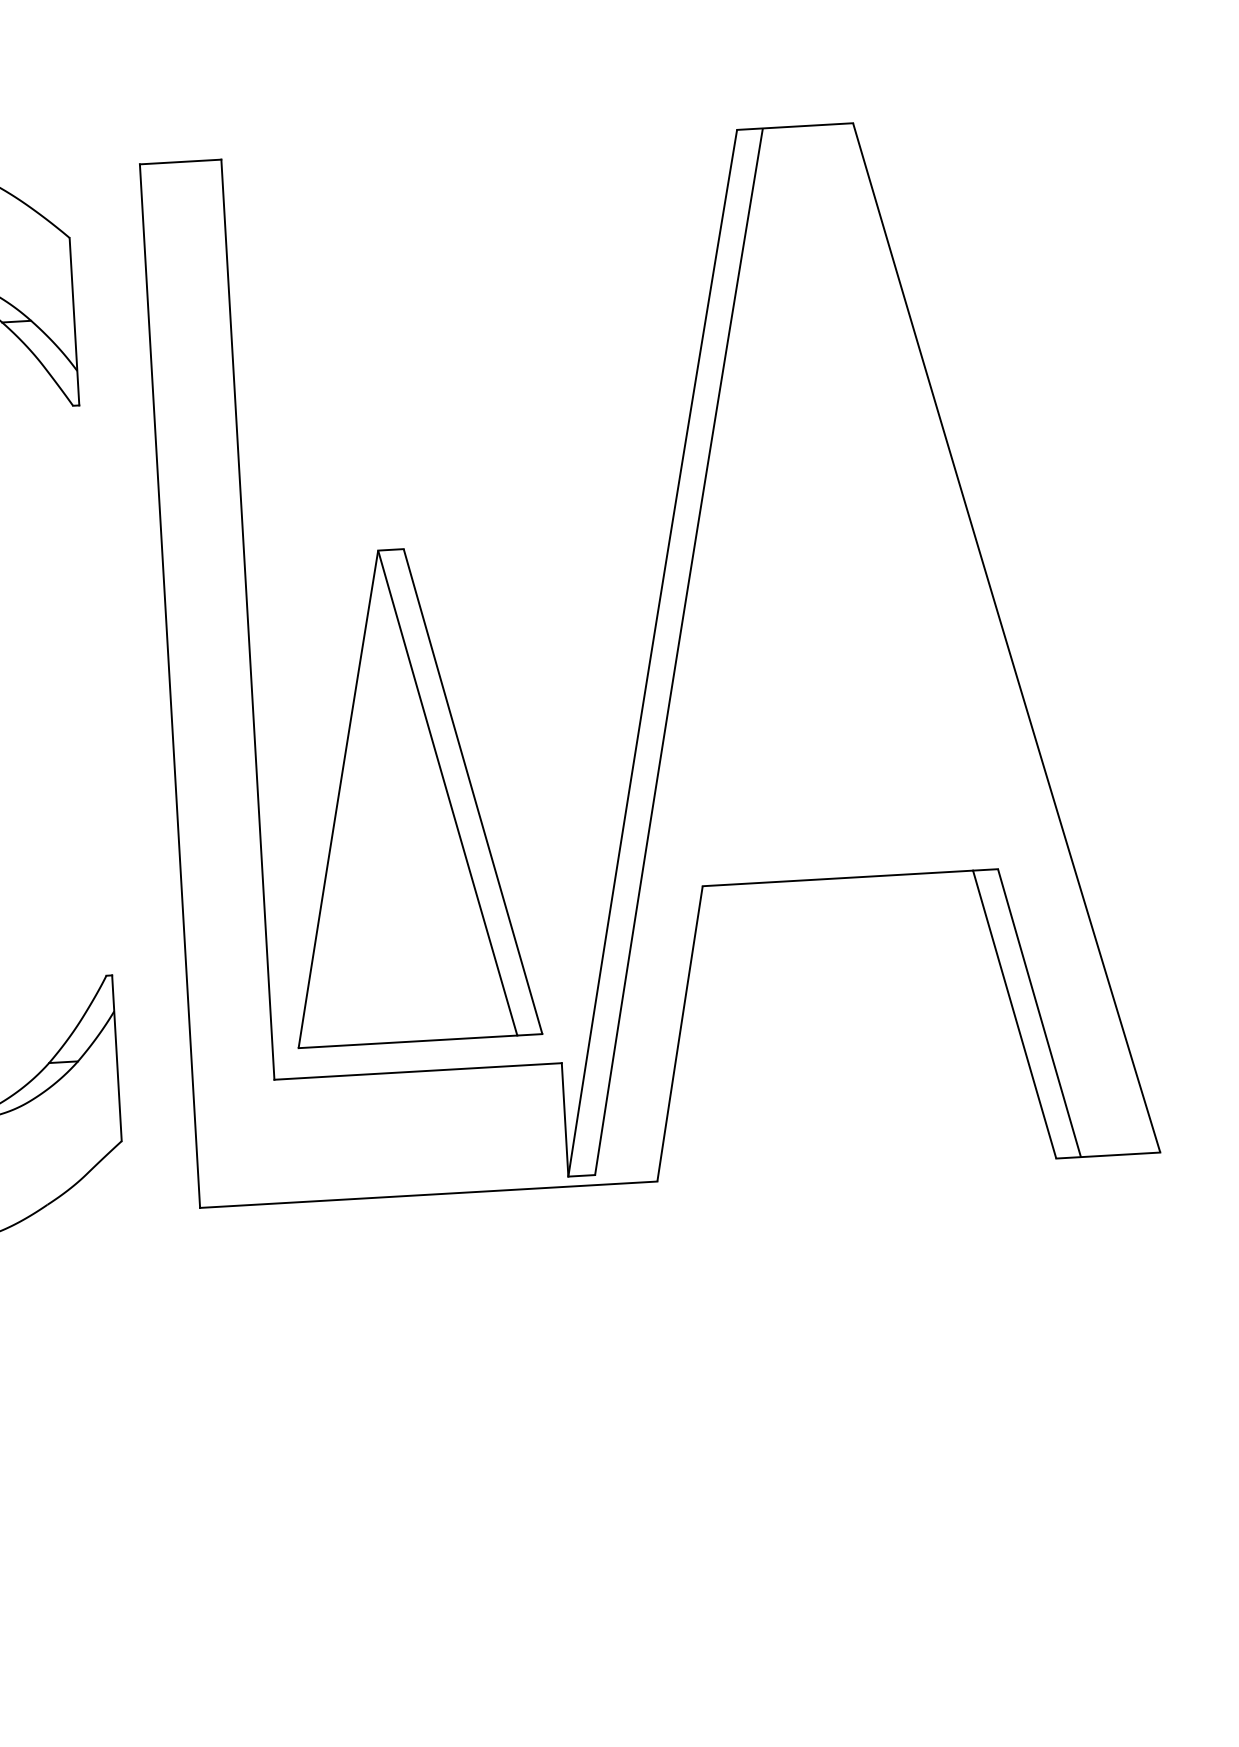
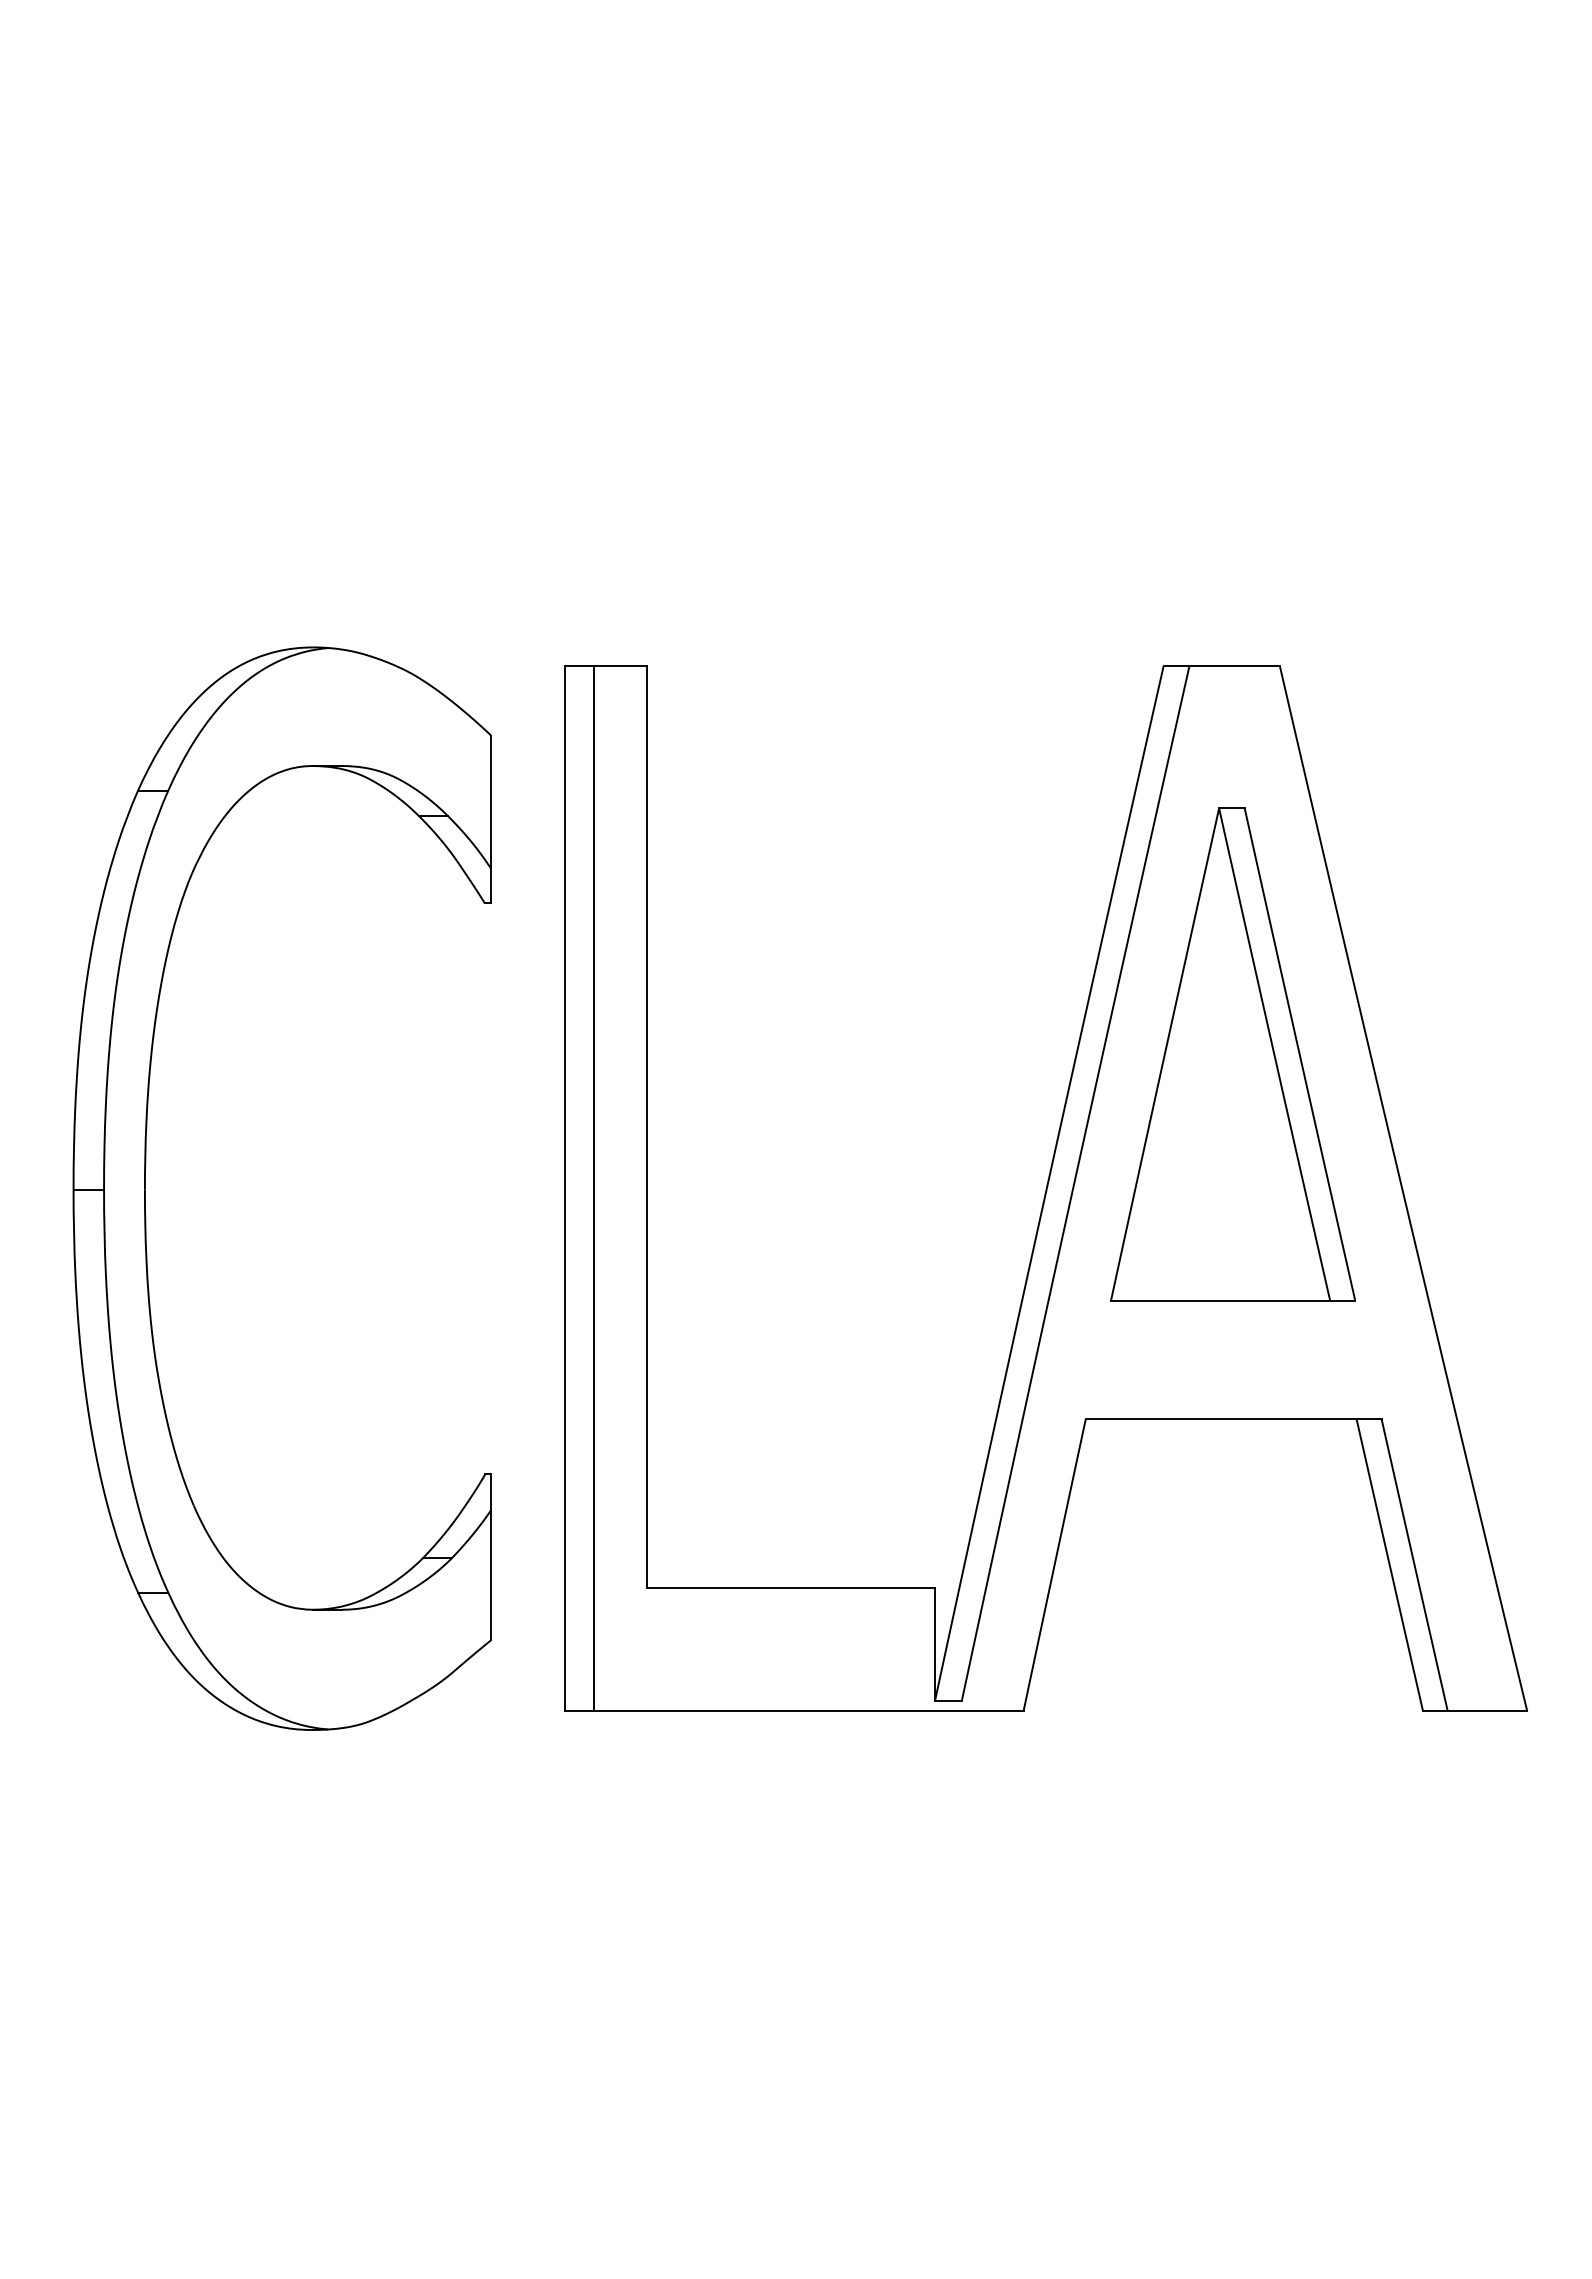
line: (197, 684) -> (593, 1188), added
part: (405, 795) -> (1232, 1054), moved

